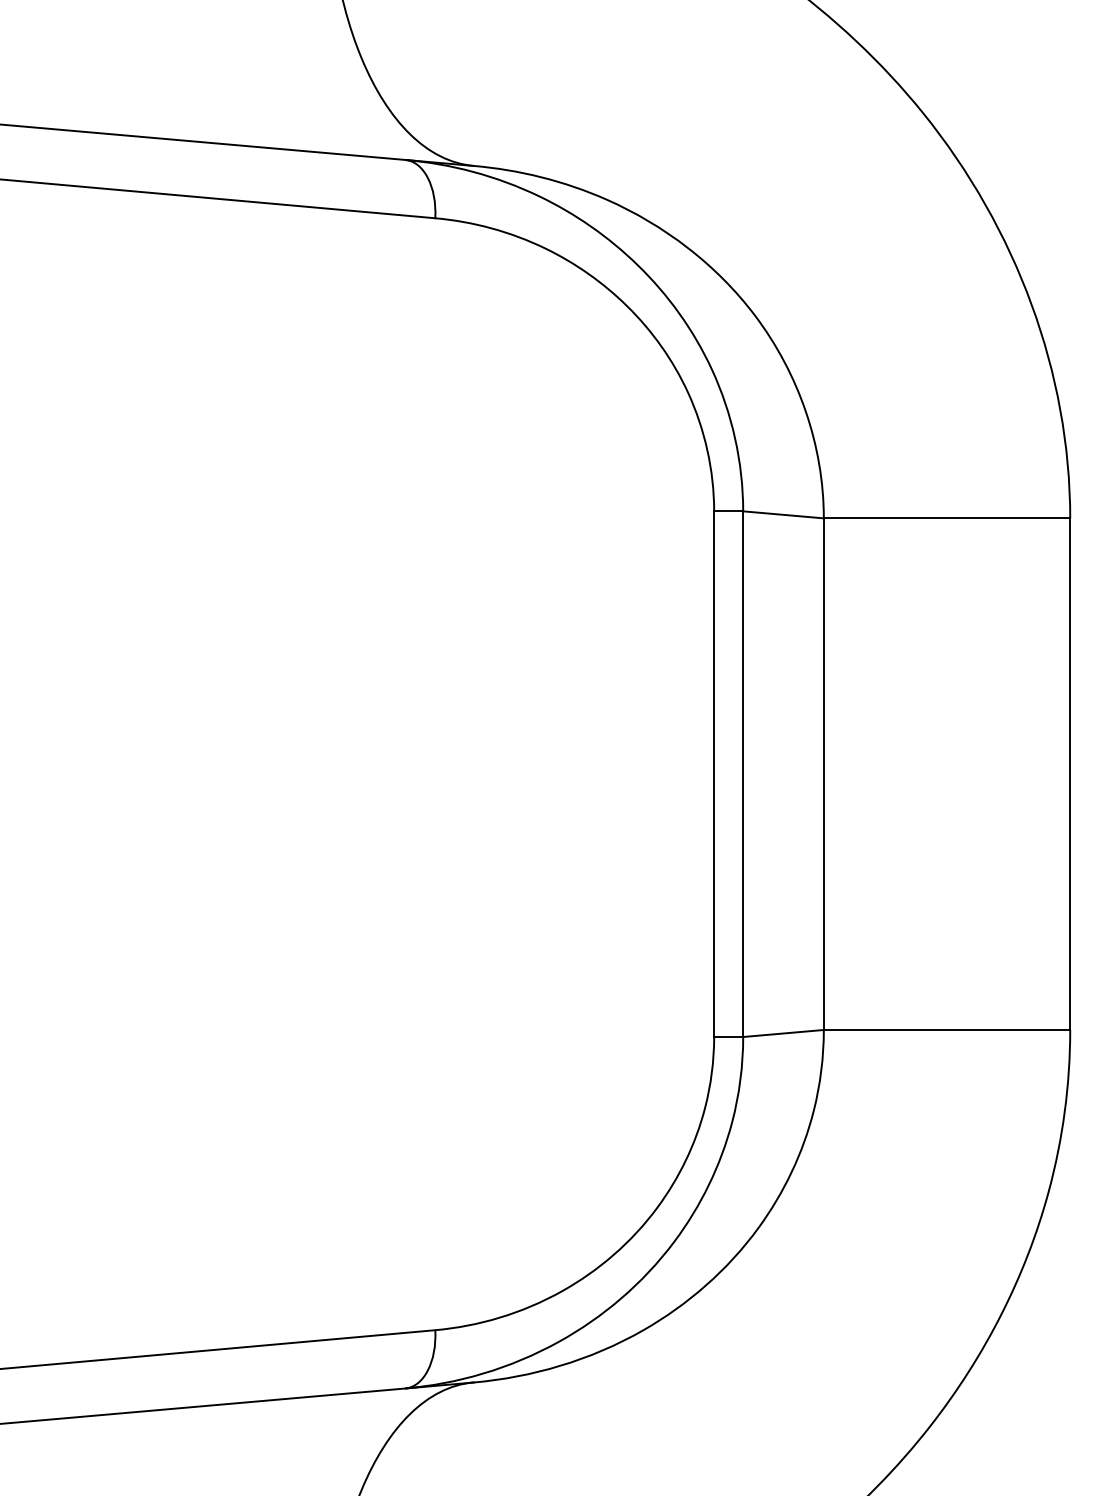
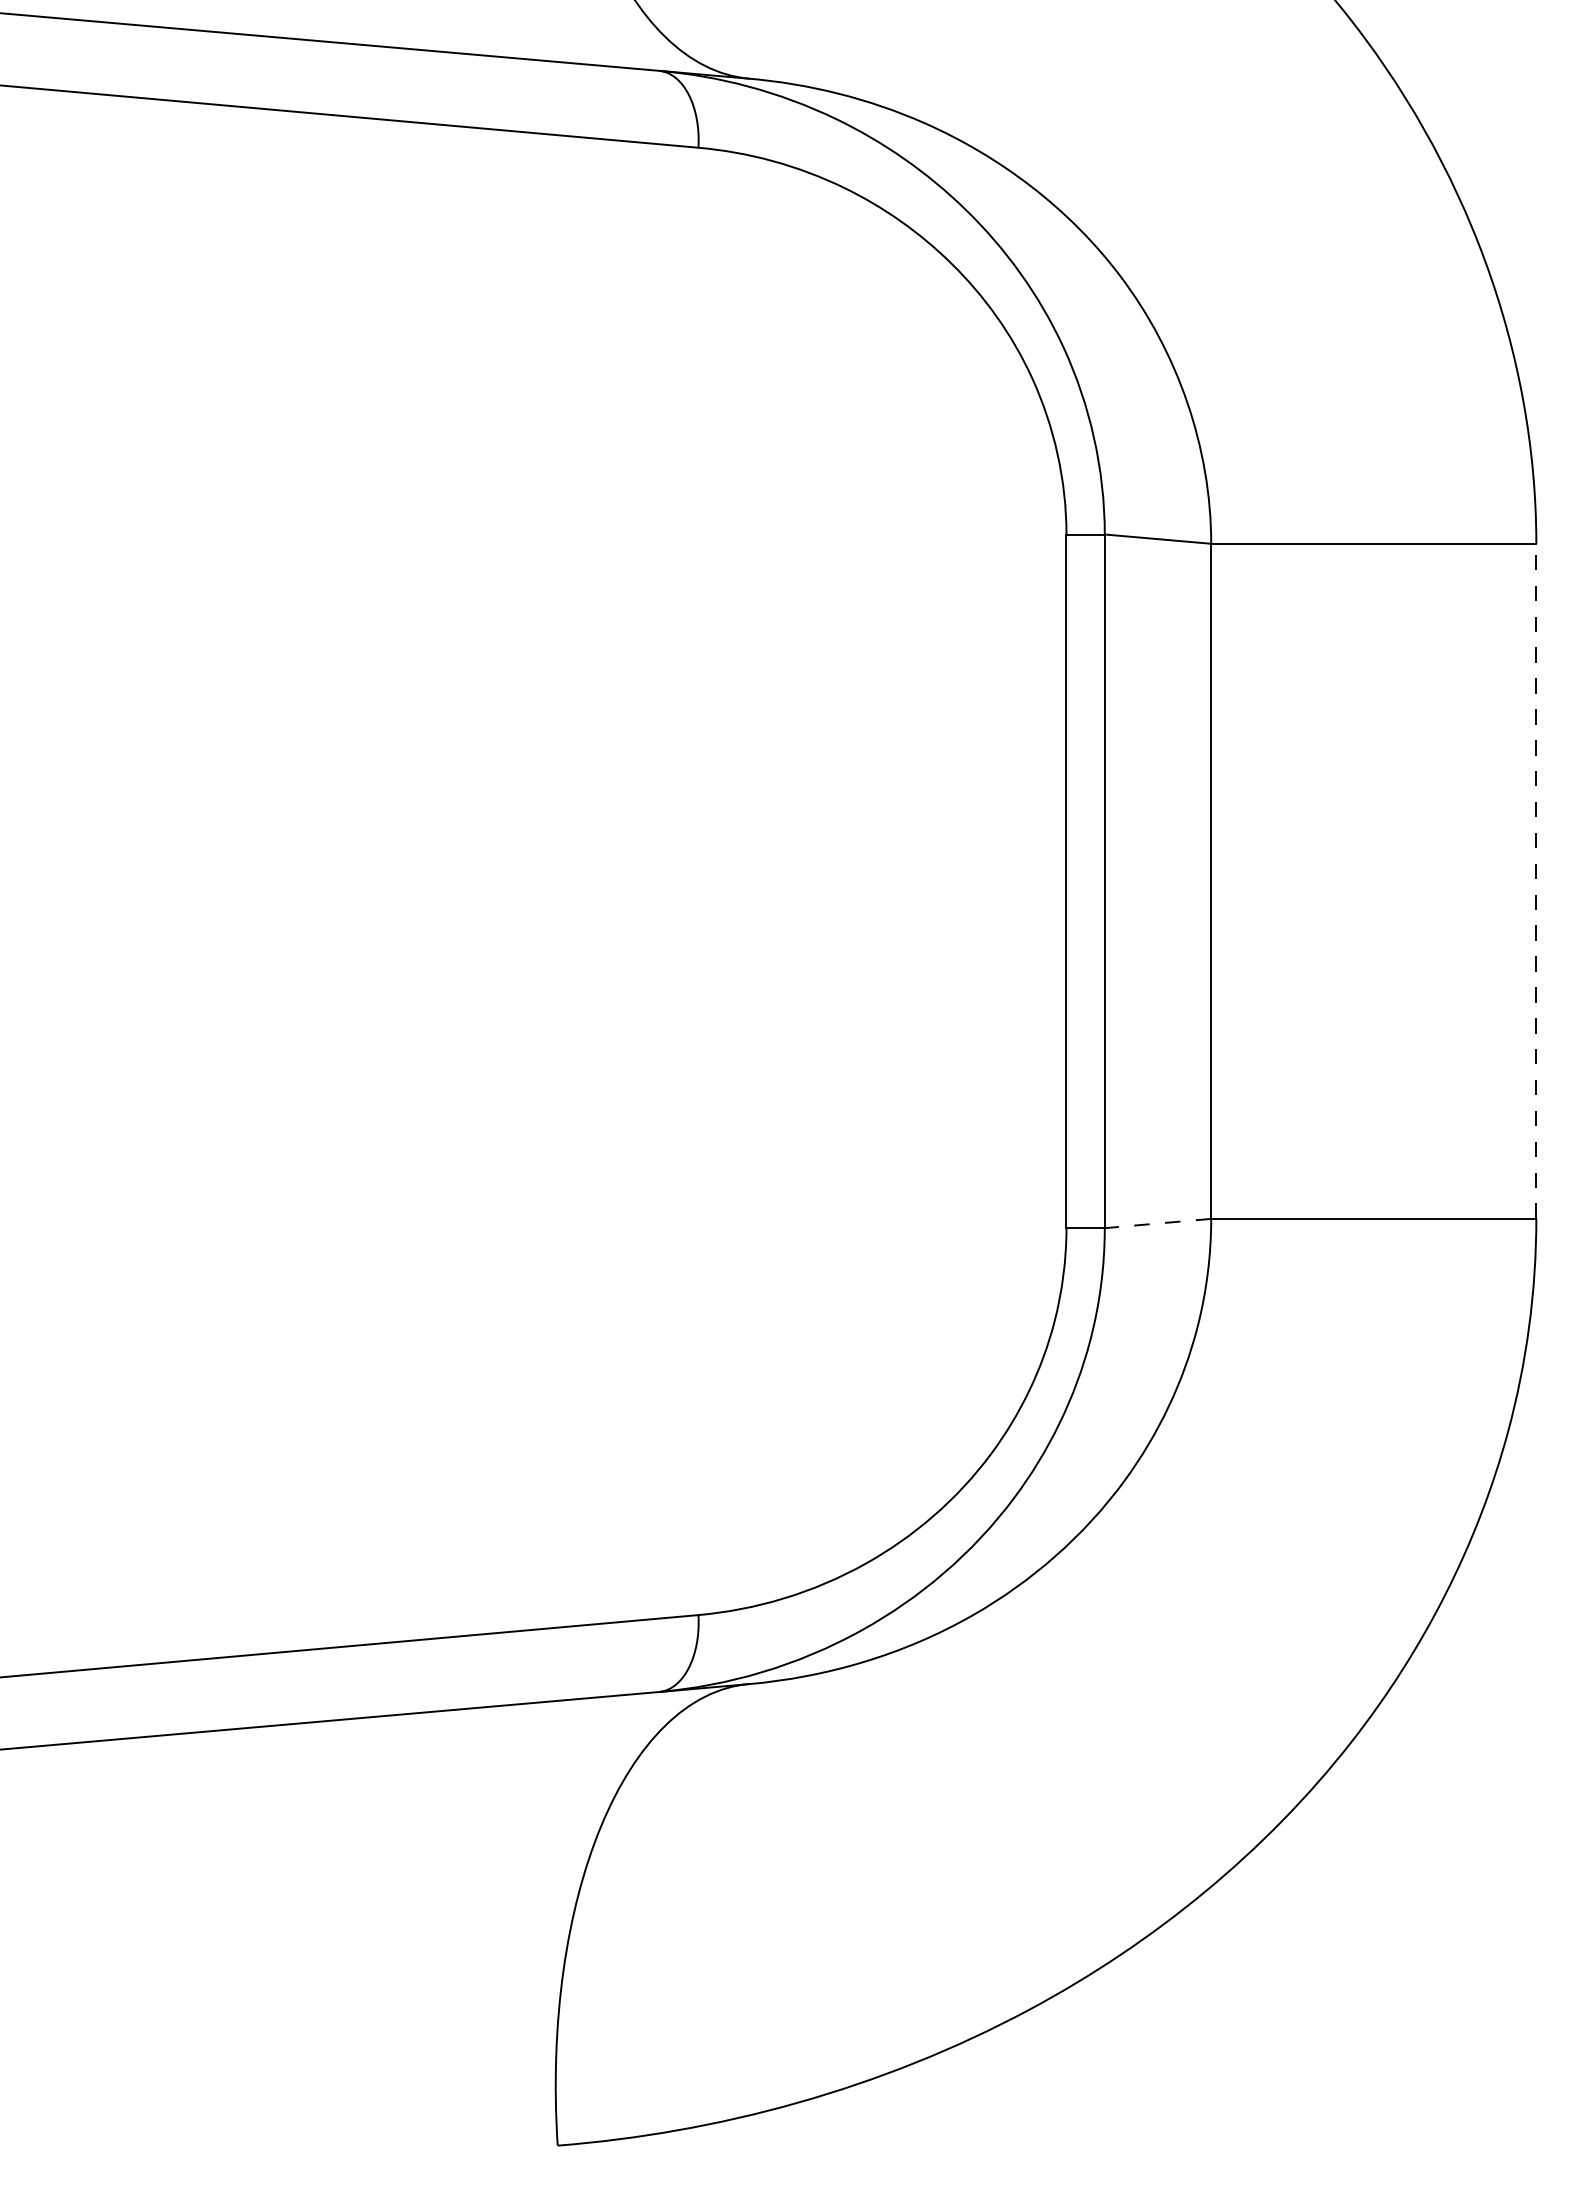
line: (1070, 774) -> (1536, 881), solid -> dashed
line: (783, 1033) -> (1157, 1223), solid -> dashed

